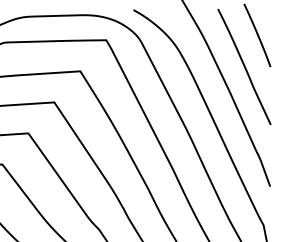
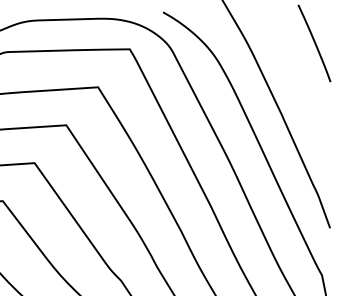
line: (244, 66) -> (298, 81), removed

